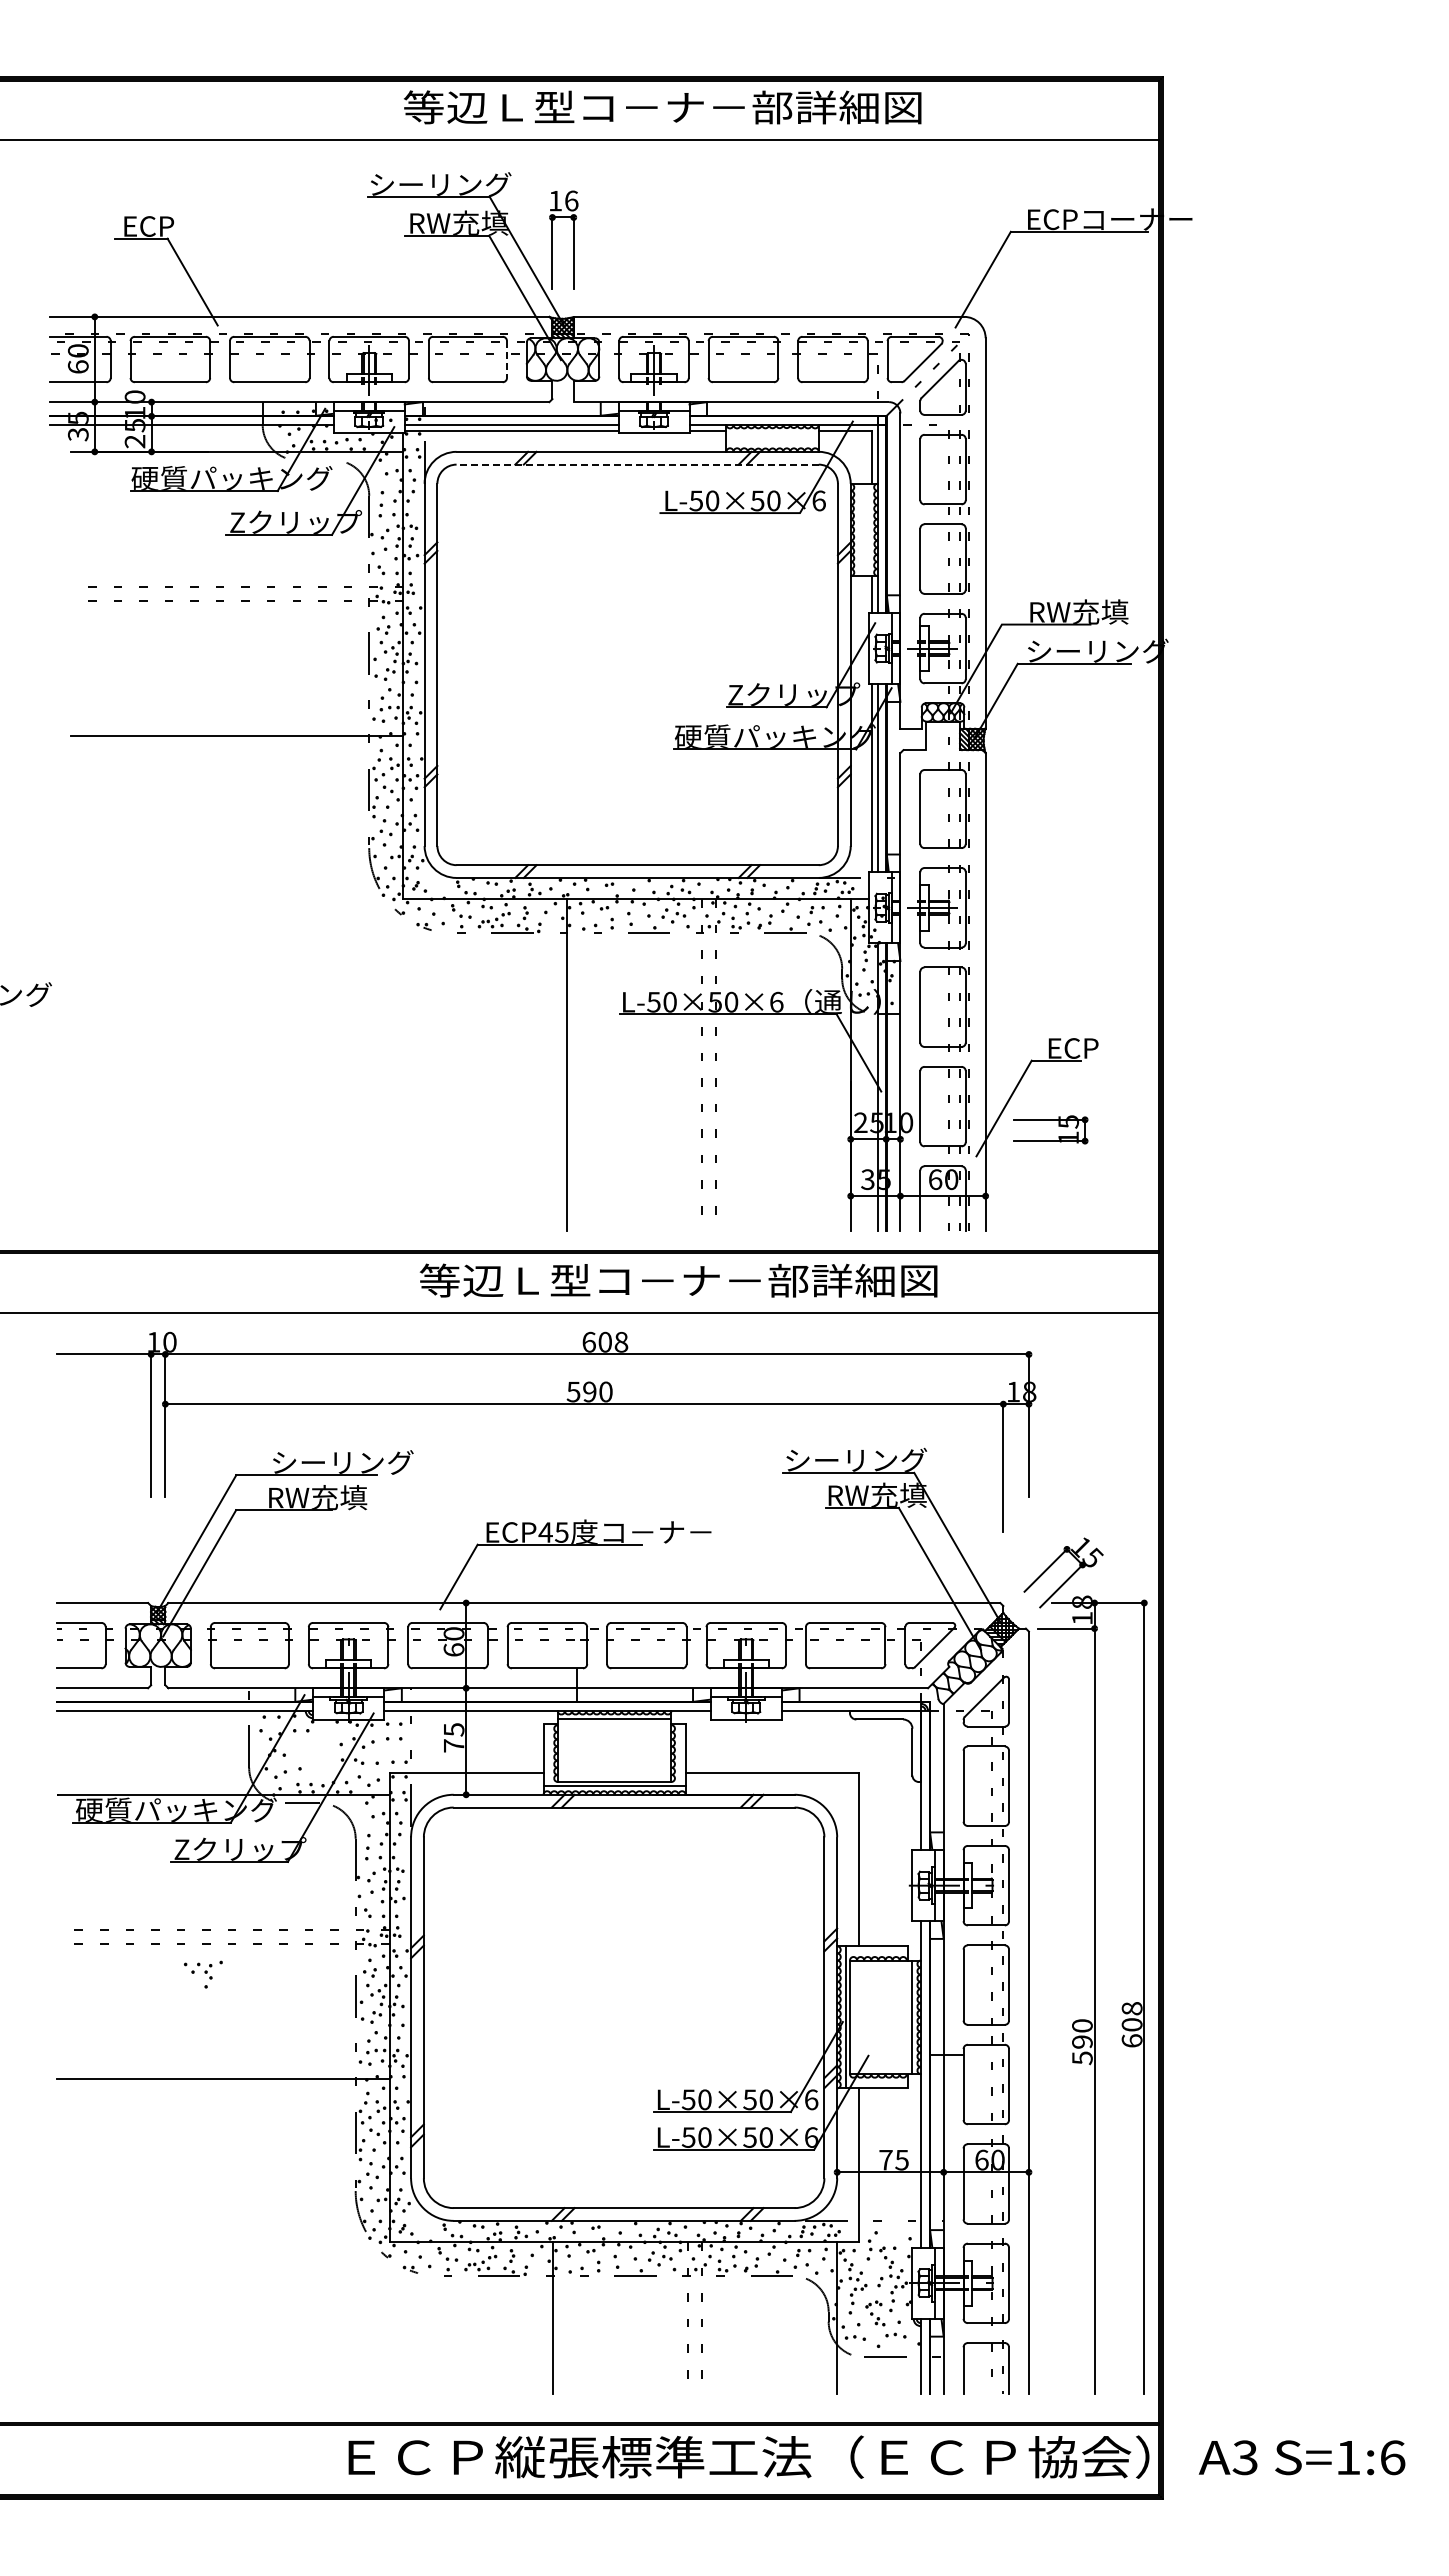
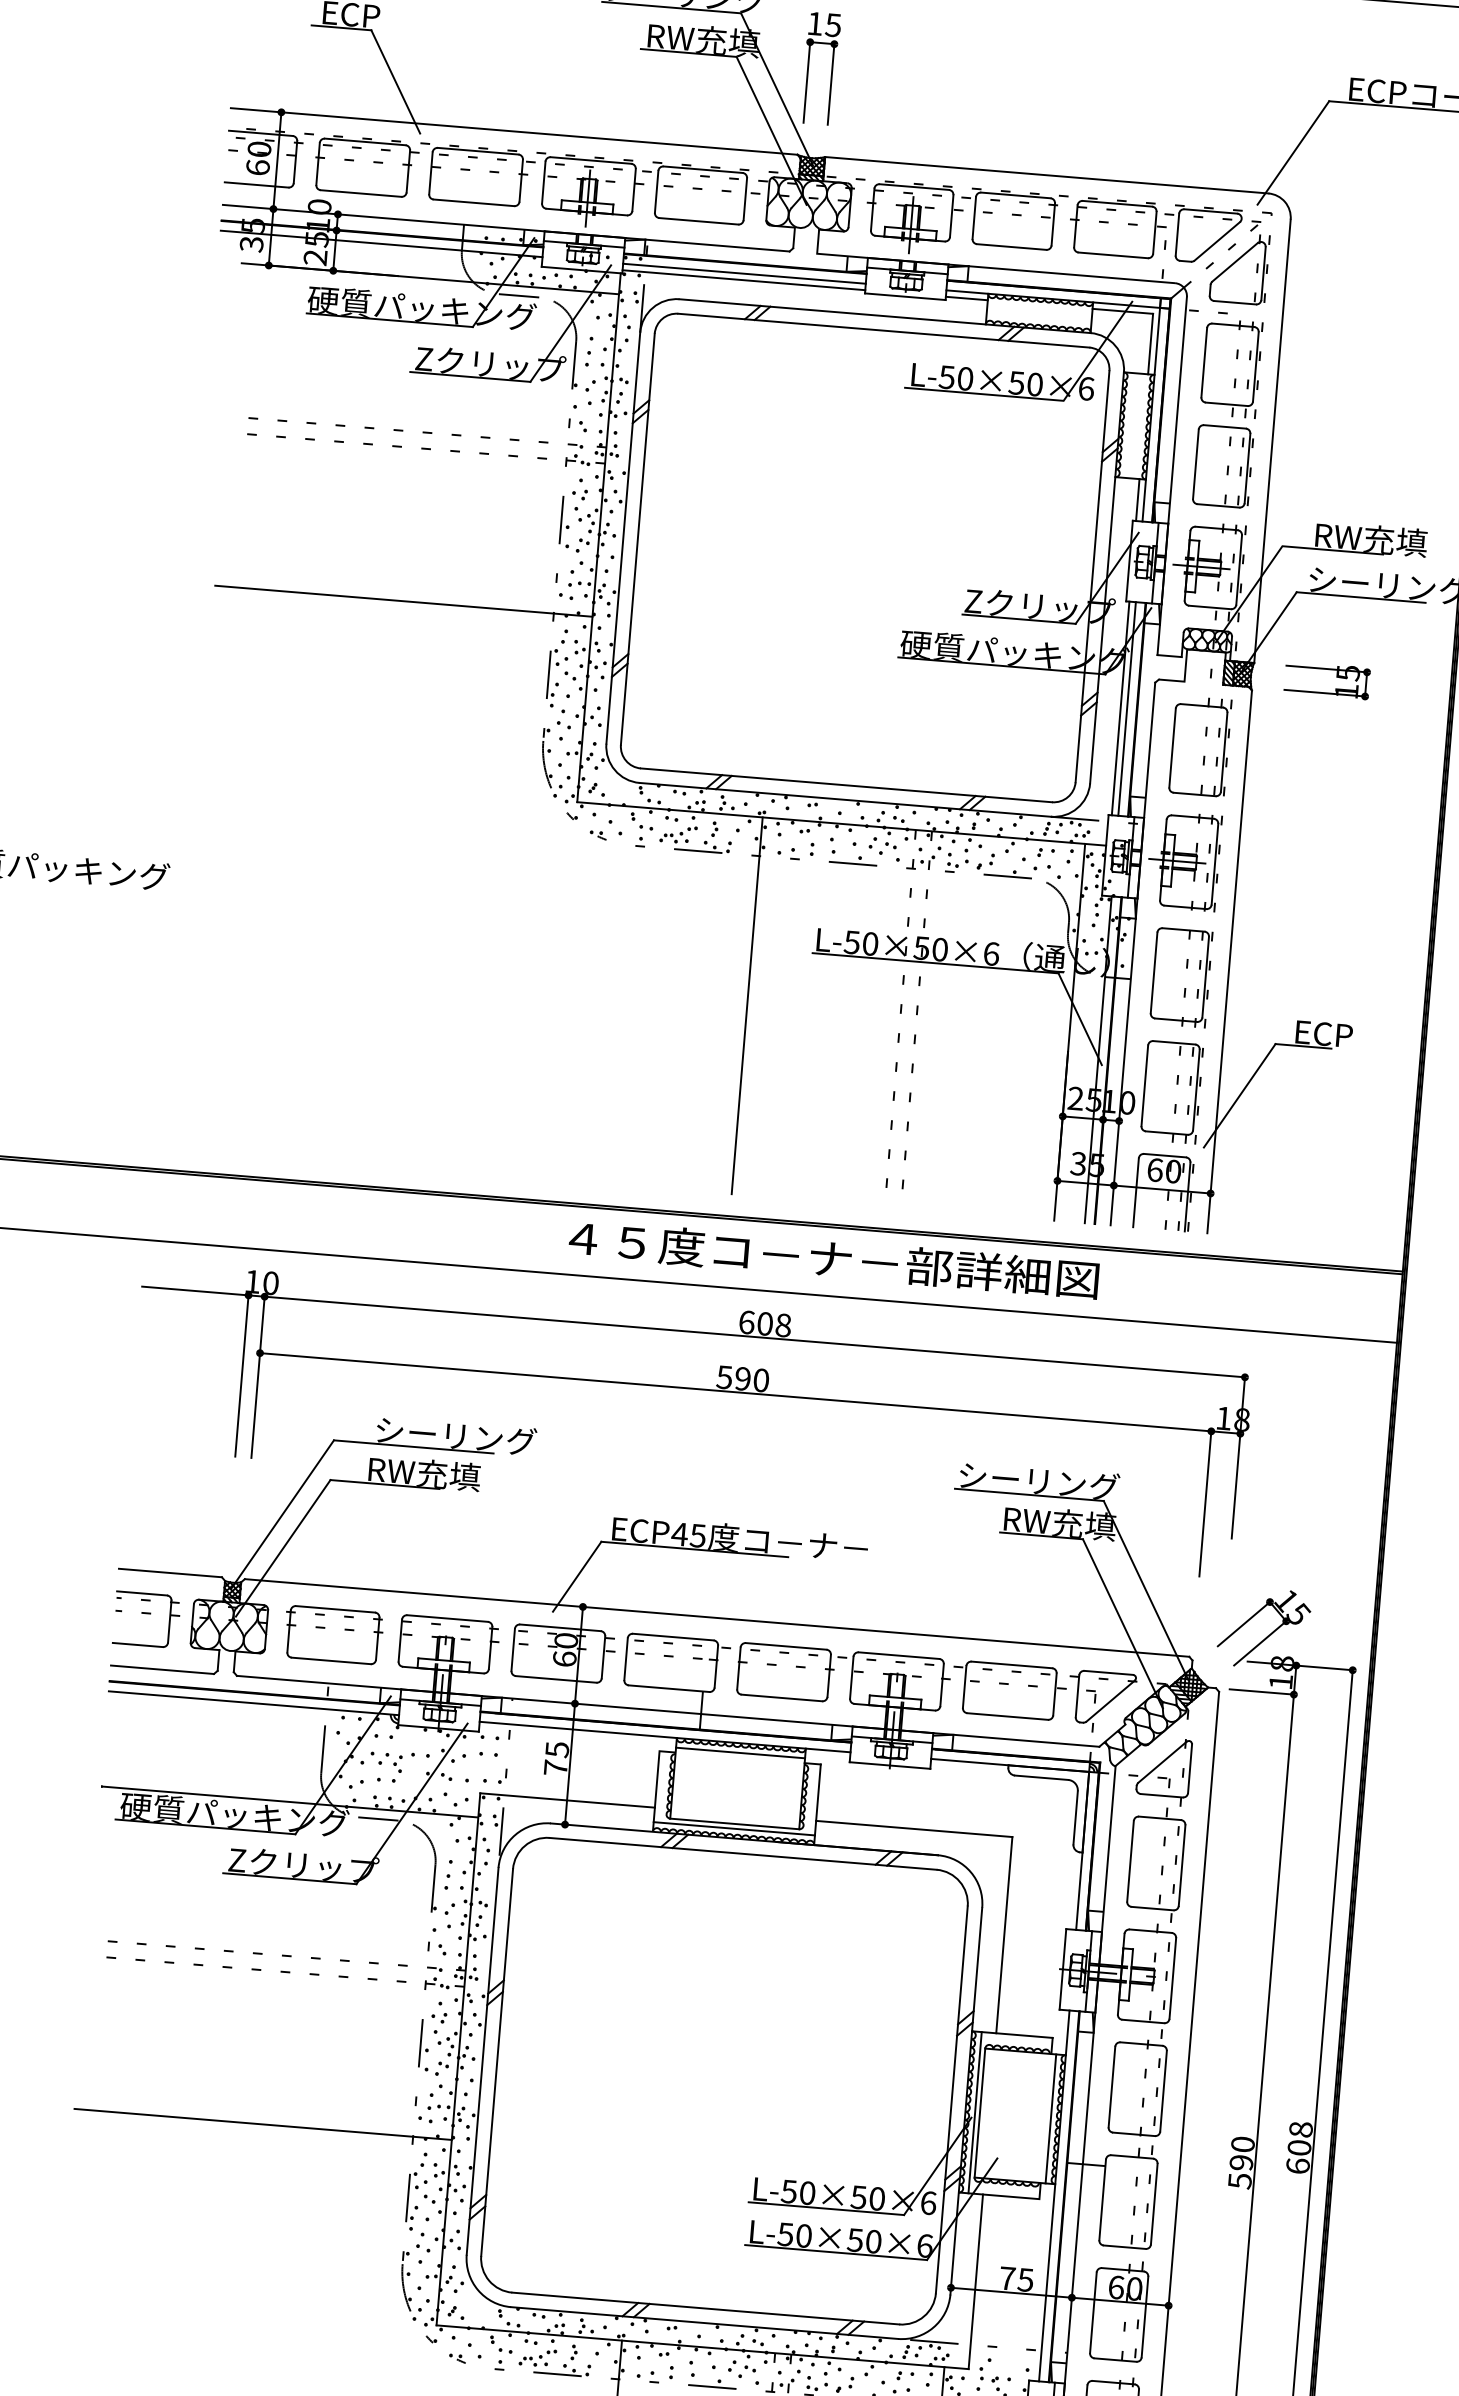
text: (571, 200) -> (833, 24), 16 -> 15
line: (507, 360) -> (745, 200), dashed -> solid
line: (315, 460) -> (518, 295), added
line: (637, 464) -> (883, 330), dashed -> solid
part: (1058, 1126) -> (1336, 677), moved
text: (678, 1280) -> (854, 1260), 等辺Ｌ型コ－ナ－部詳細図 -> ４５度コ－ナ－部詳細図
part: (203, 1974) -> (391, 1766), moved

